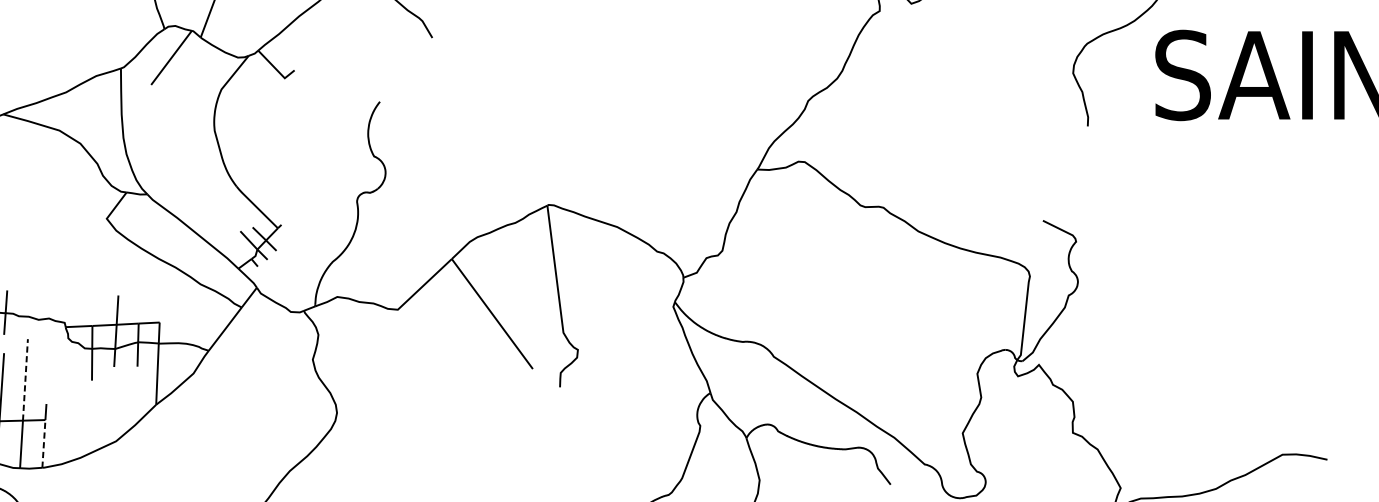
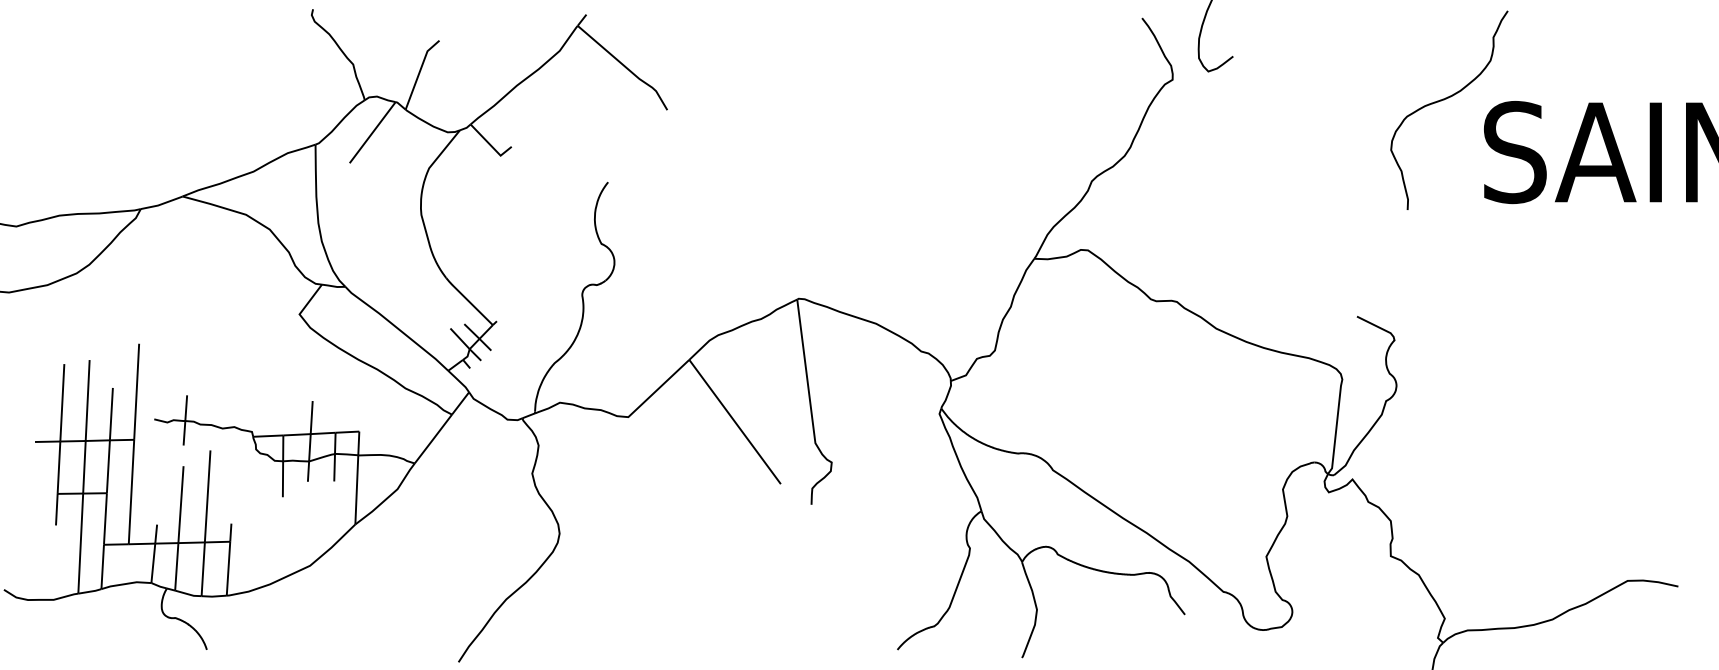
line: (25, 379) -> (207, 495), dashed -> solid
line: (43, 443) -> (228, 568), dashed -> solid

